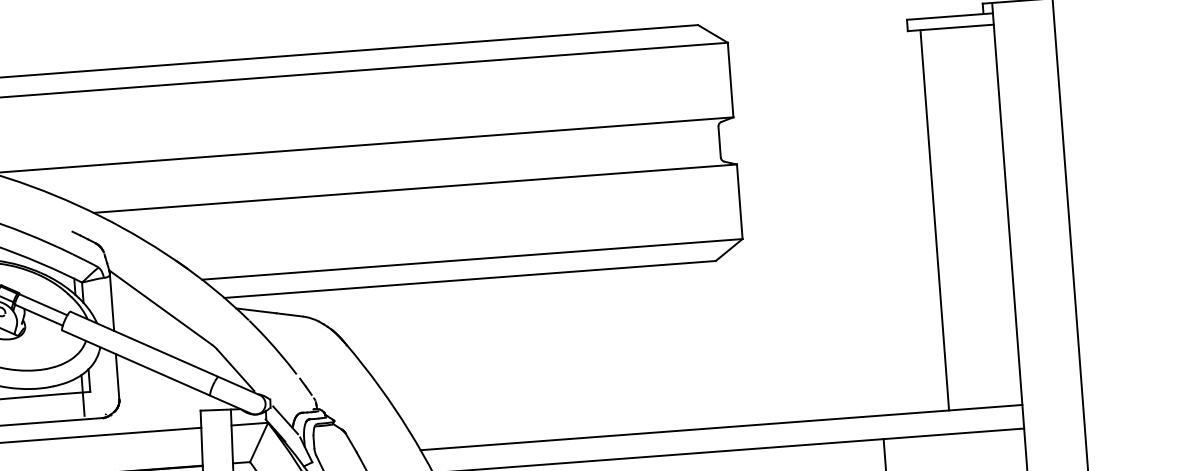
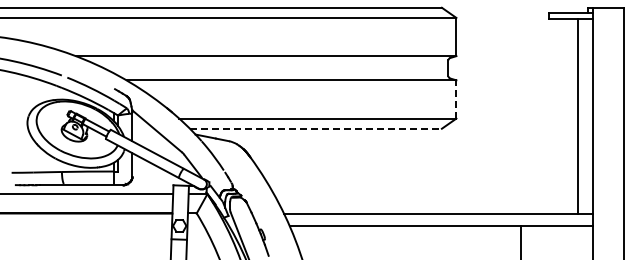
line: (739, 199) -> (456, 98), solid -> dashed
line: (935, 218) -> (578, 115), moved
line: (469, 279) -> (315, 128), solid -> dashed

